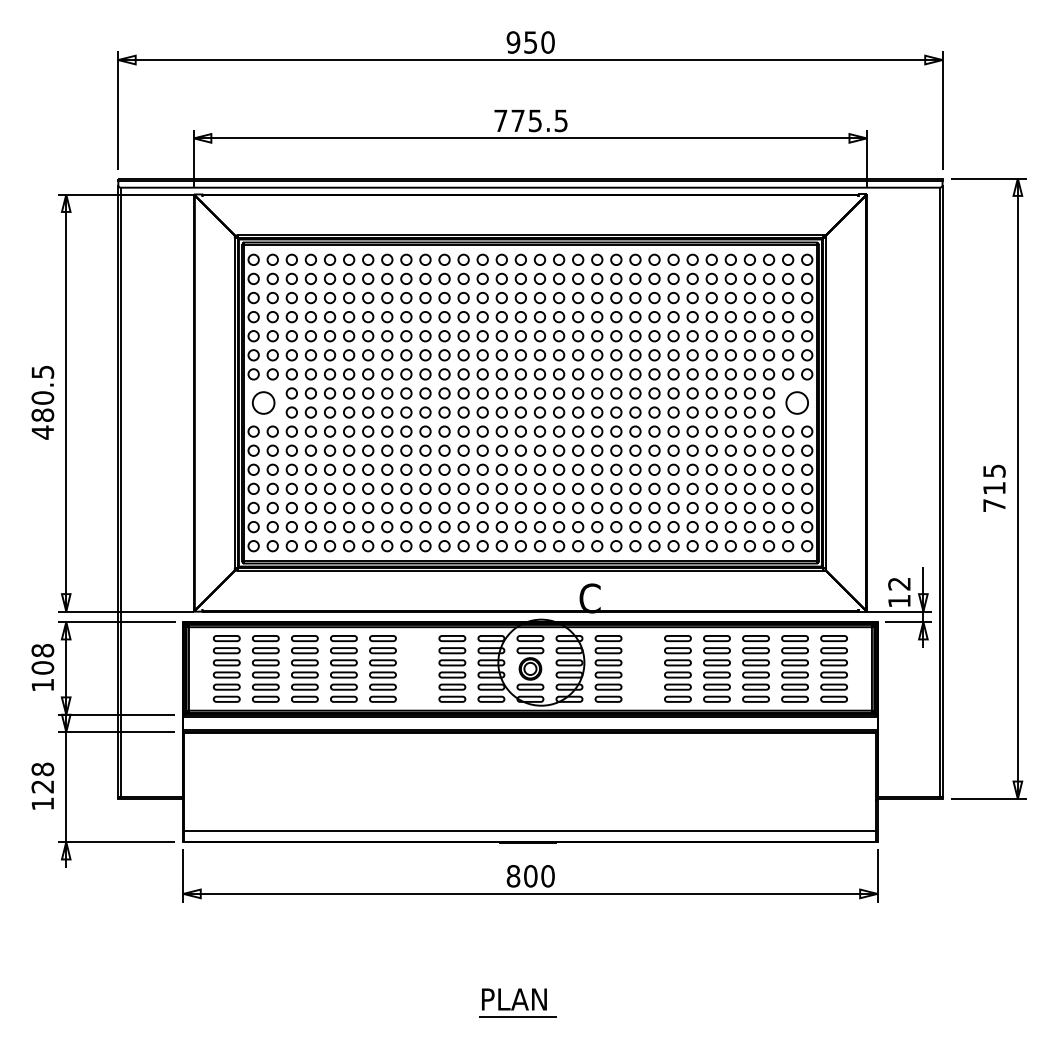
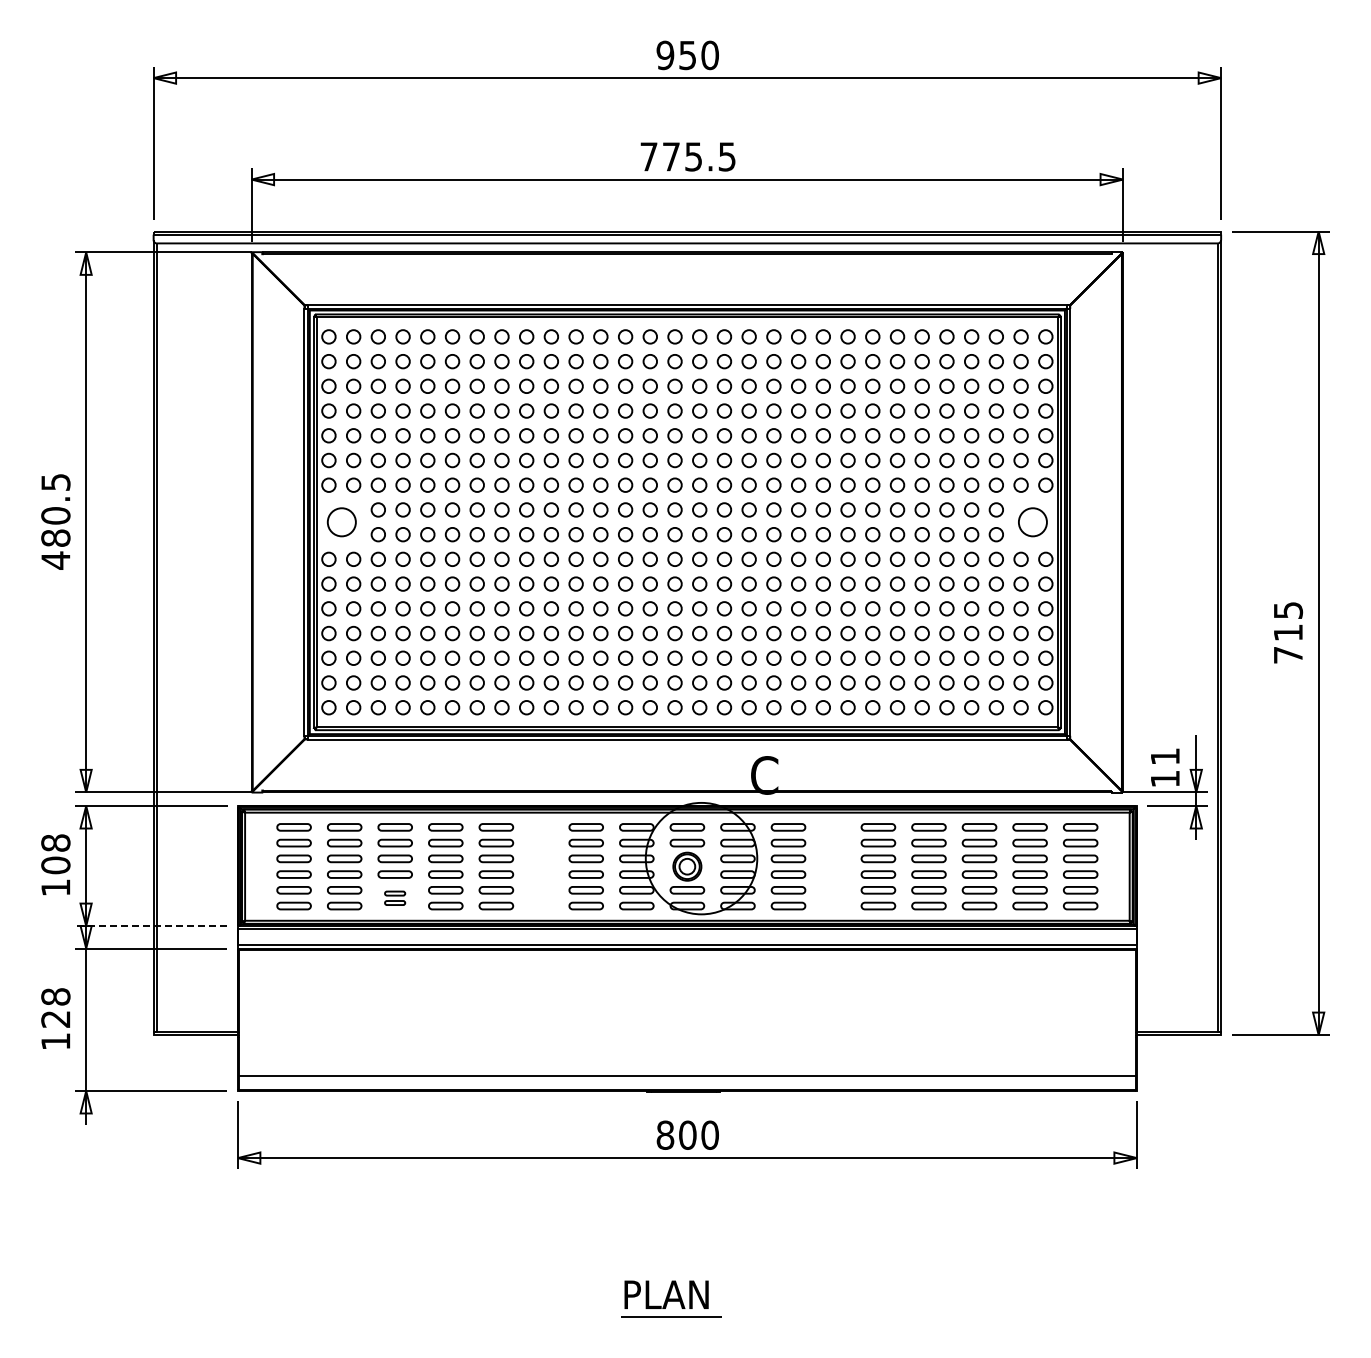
text: (898, 583) -> (1164, 756), 12 -> 11
part: (304, 693) -> (394, 898), size x0.6
line: (115, 715) -> (150, 926), solid -> dashed

